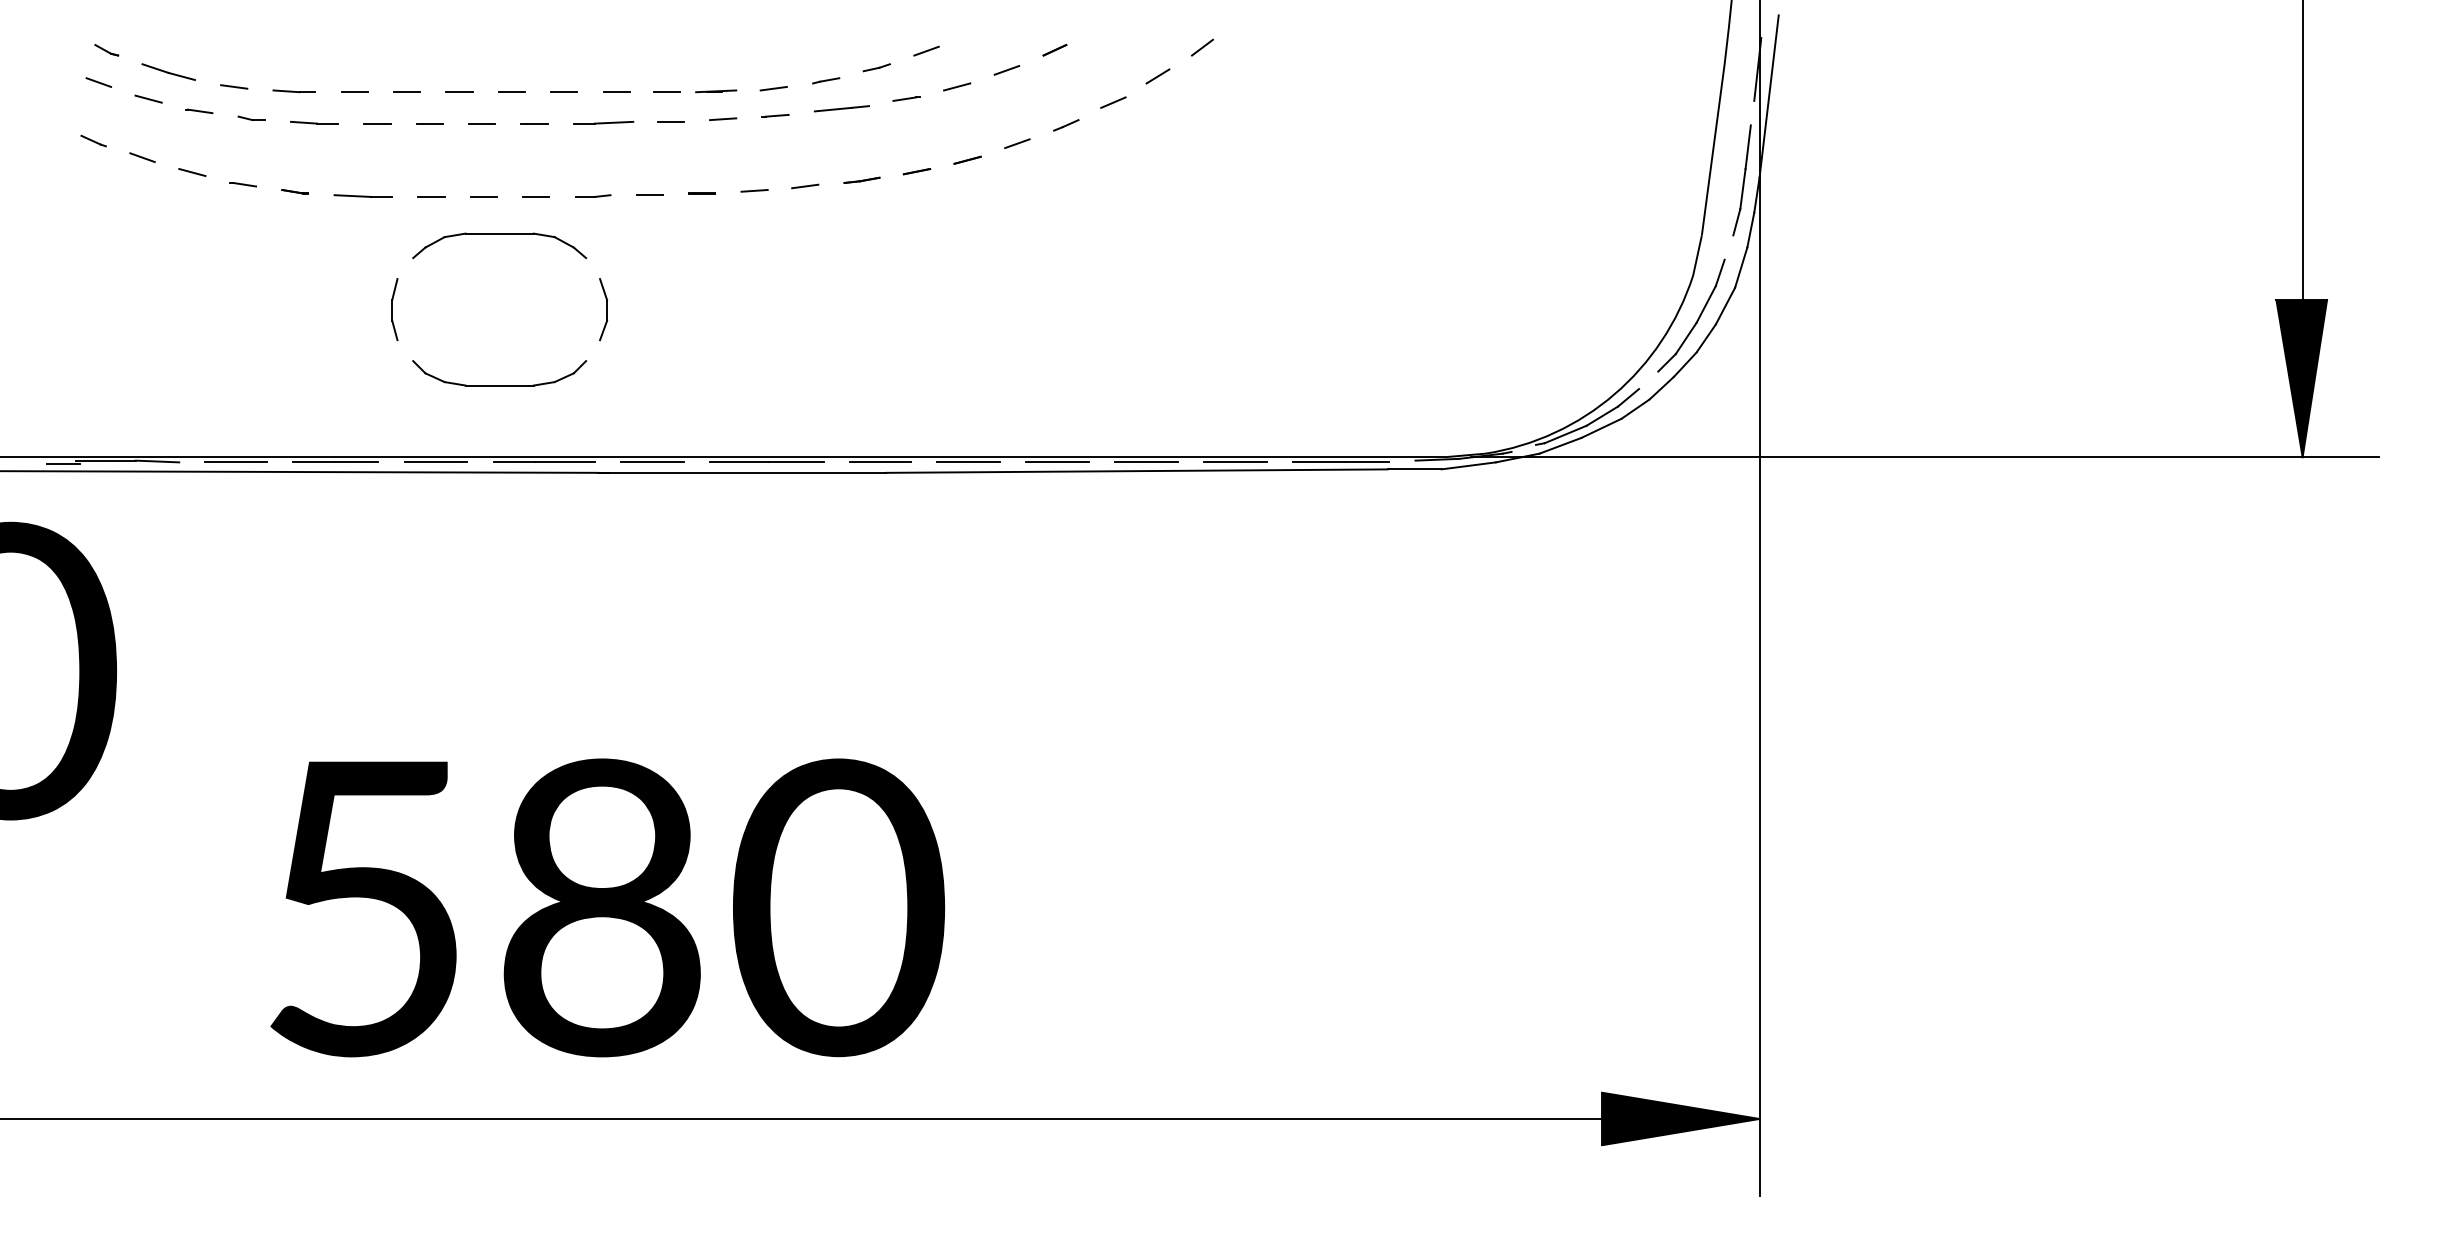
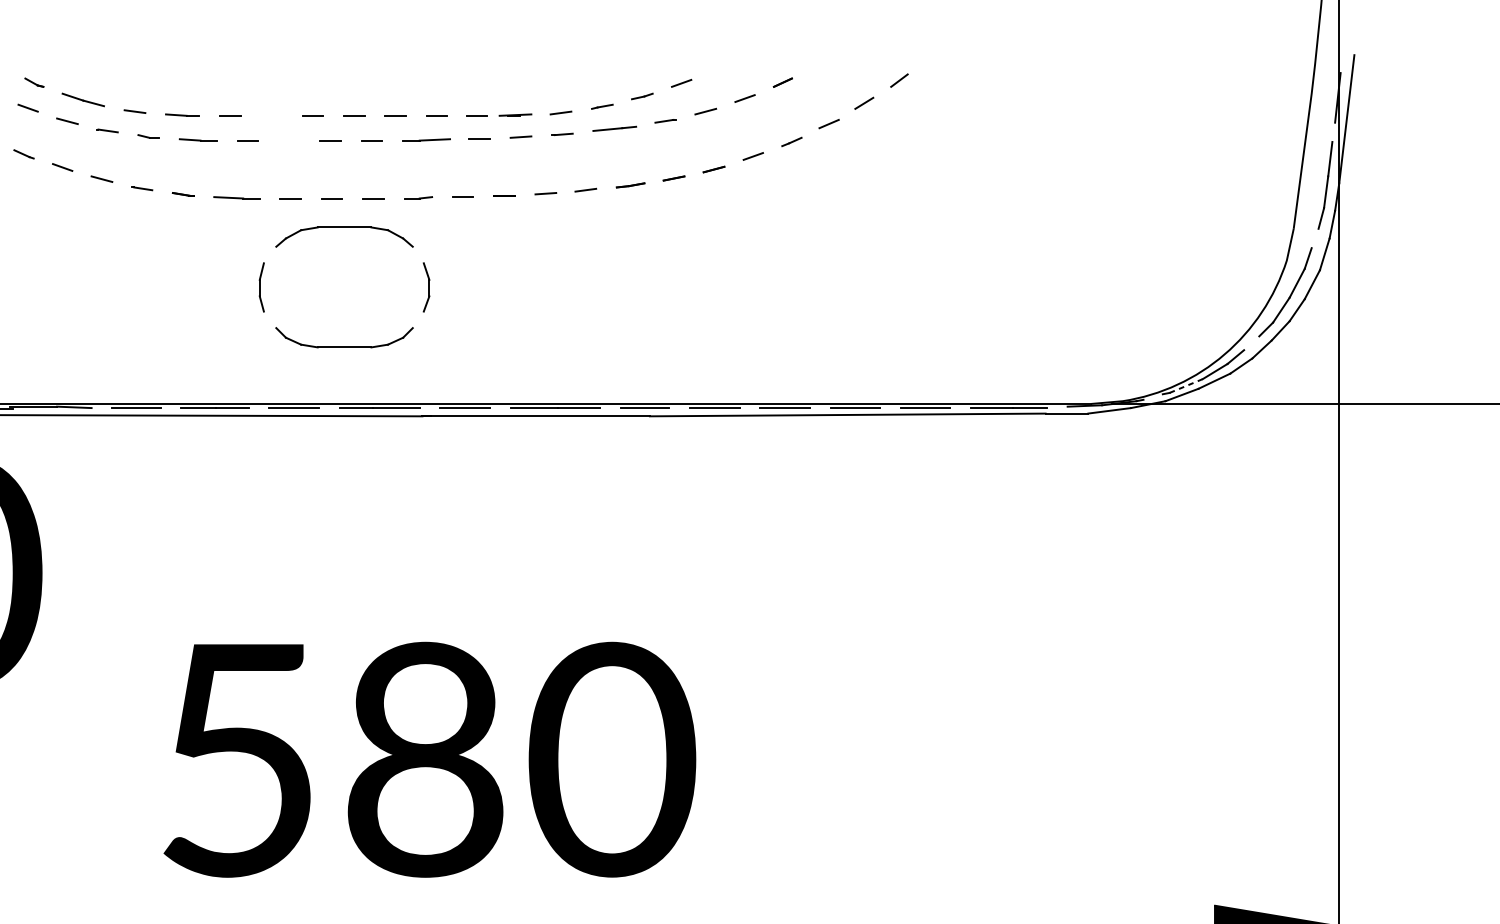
line: (407, 92) -> (271, 116), removed
line: (429, 123) -> (289, 140), removed
line: (1565, 434) -> (1186, 386), solid -> dashed

